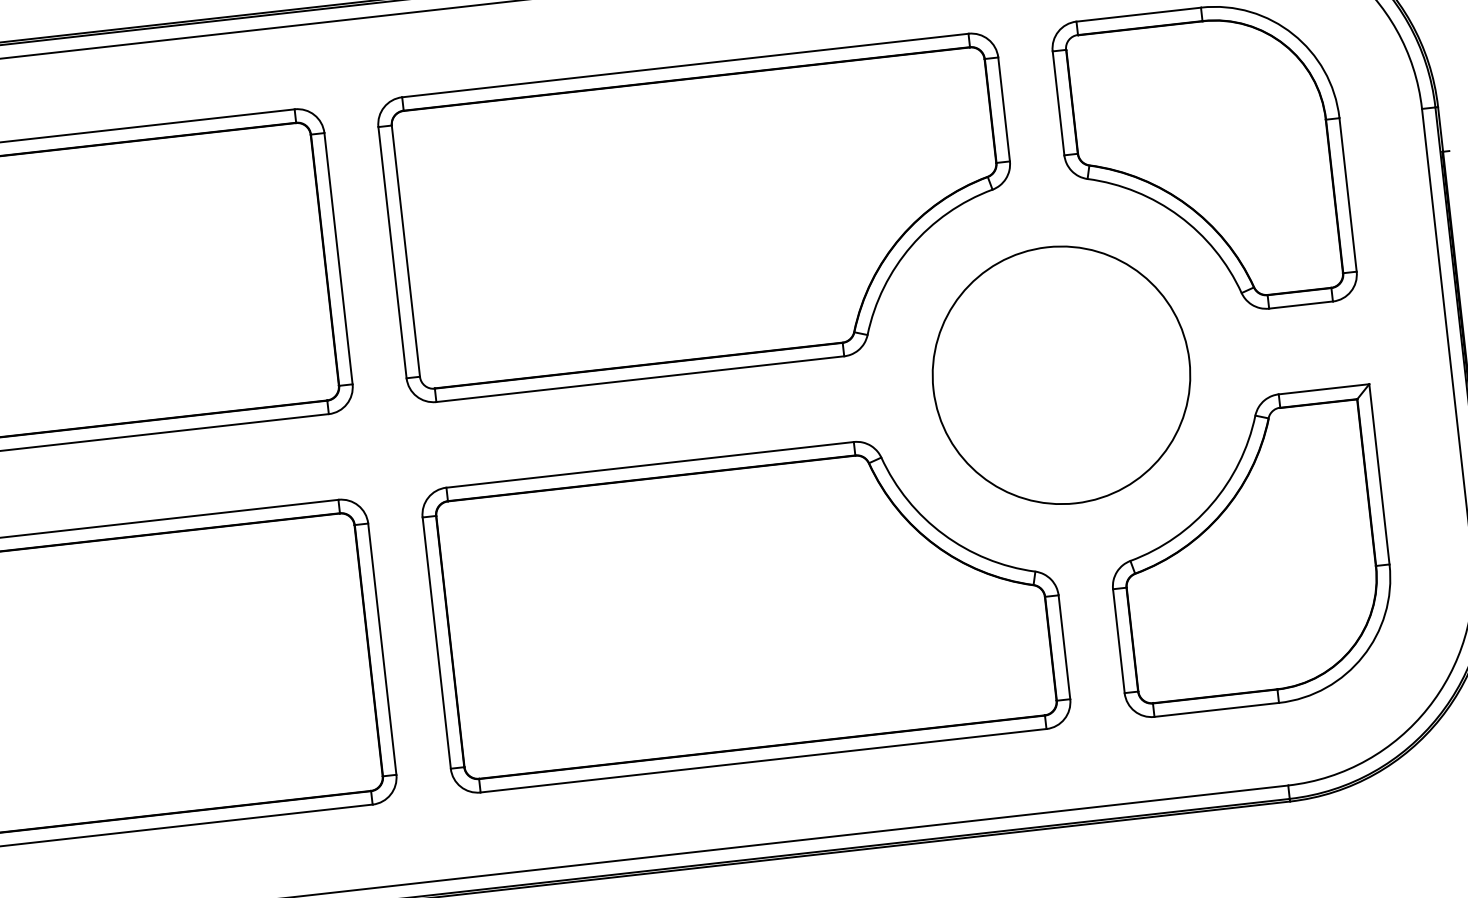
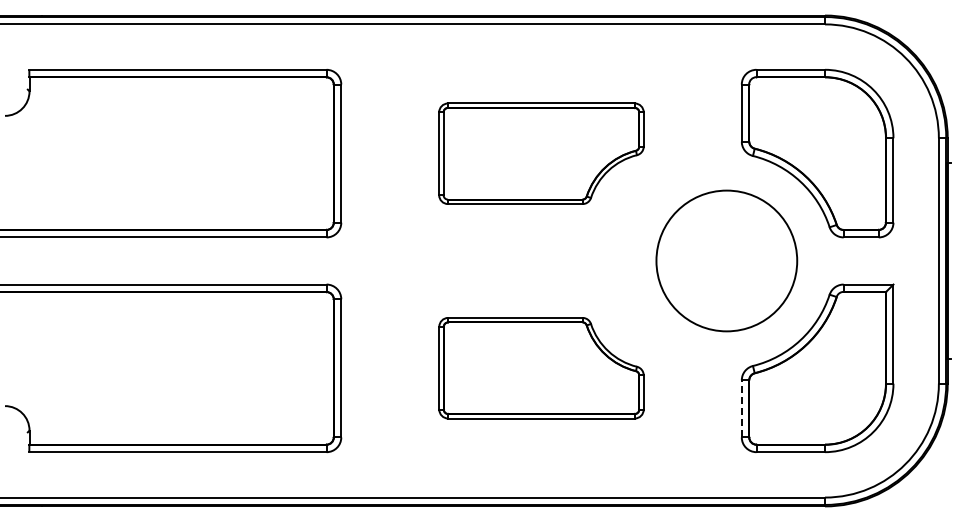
part: (702, 217) -> (541, 153), size x0.6
part: (746, 606) -> (541, 367), size x0.6
line: (1118, 640) -> (741, 408), solid -> dashed

